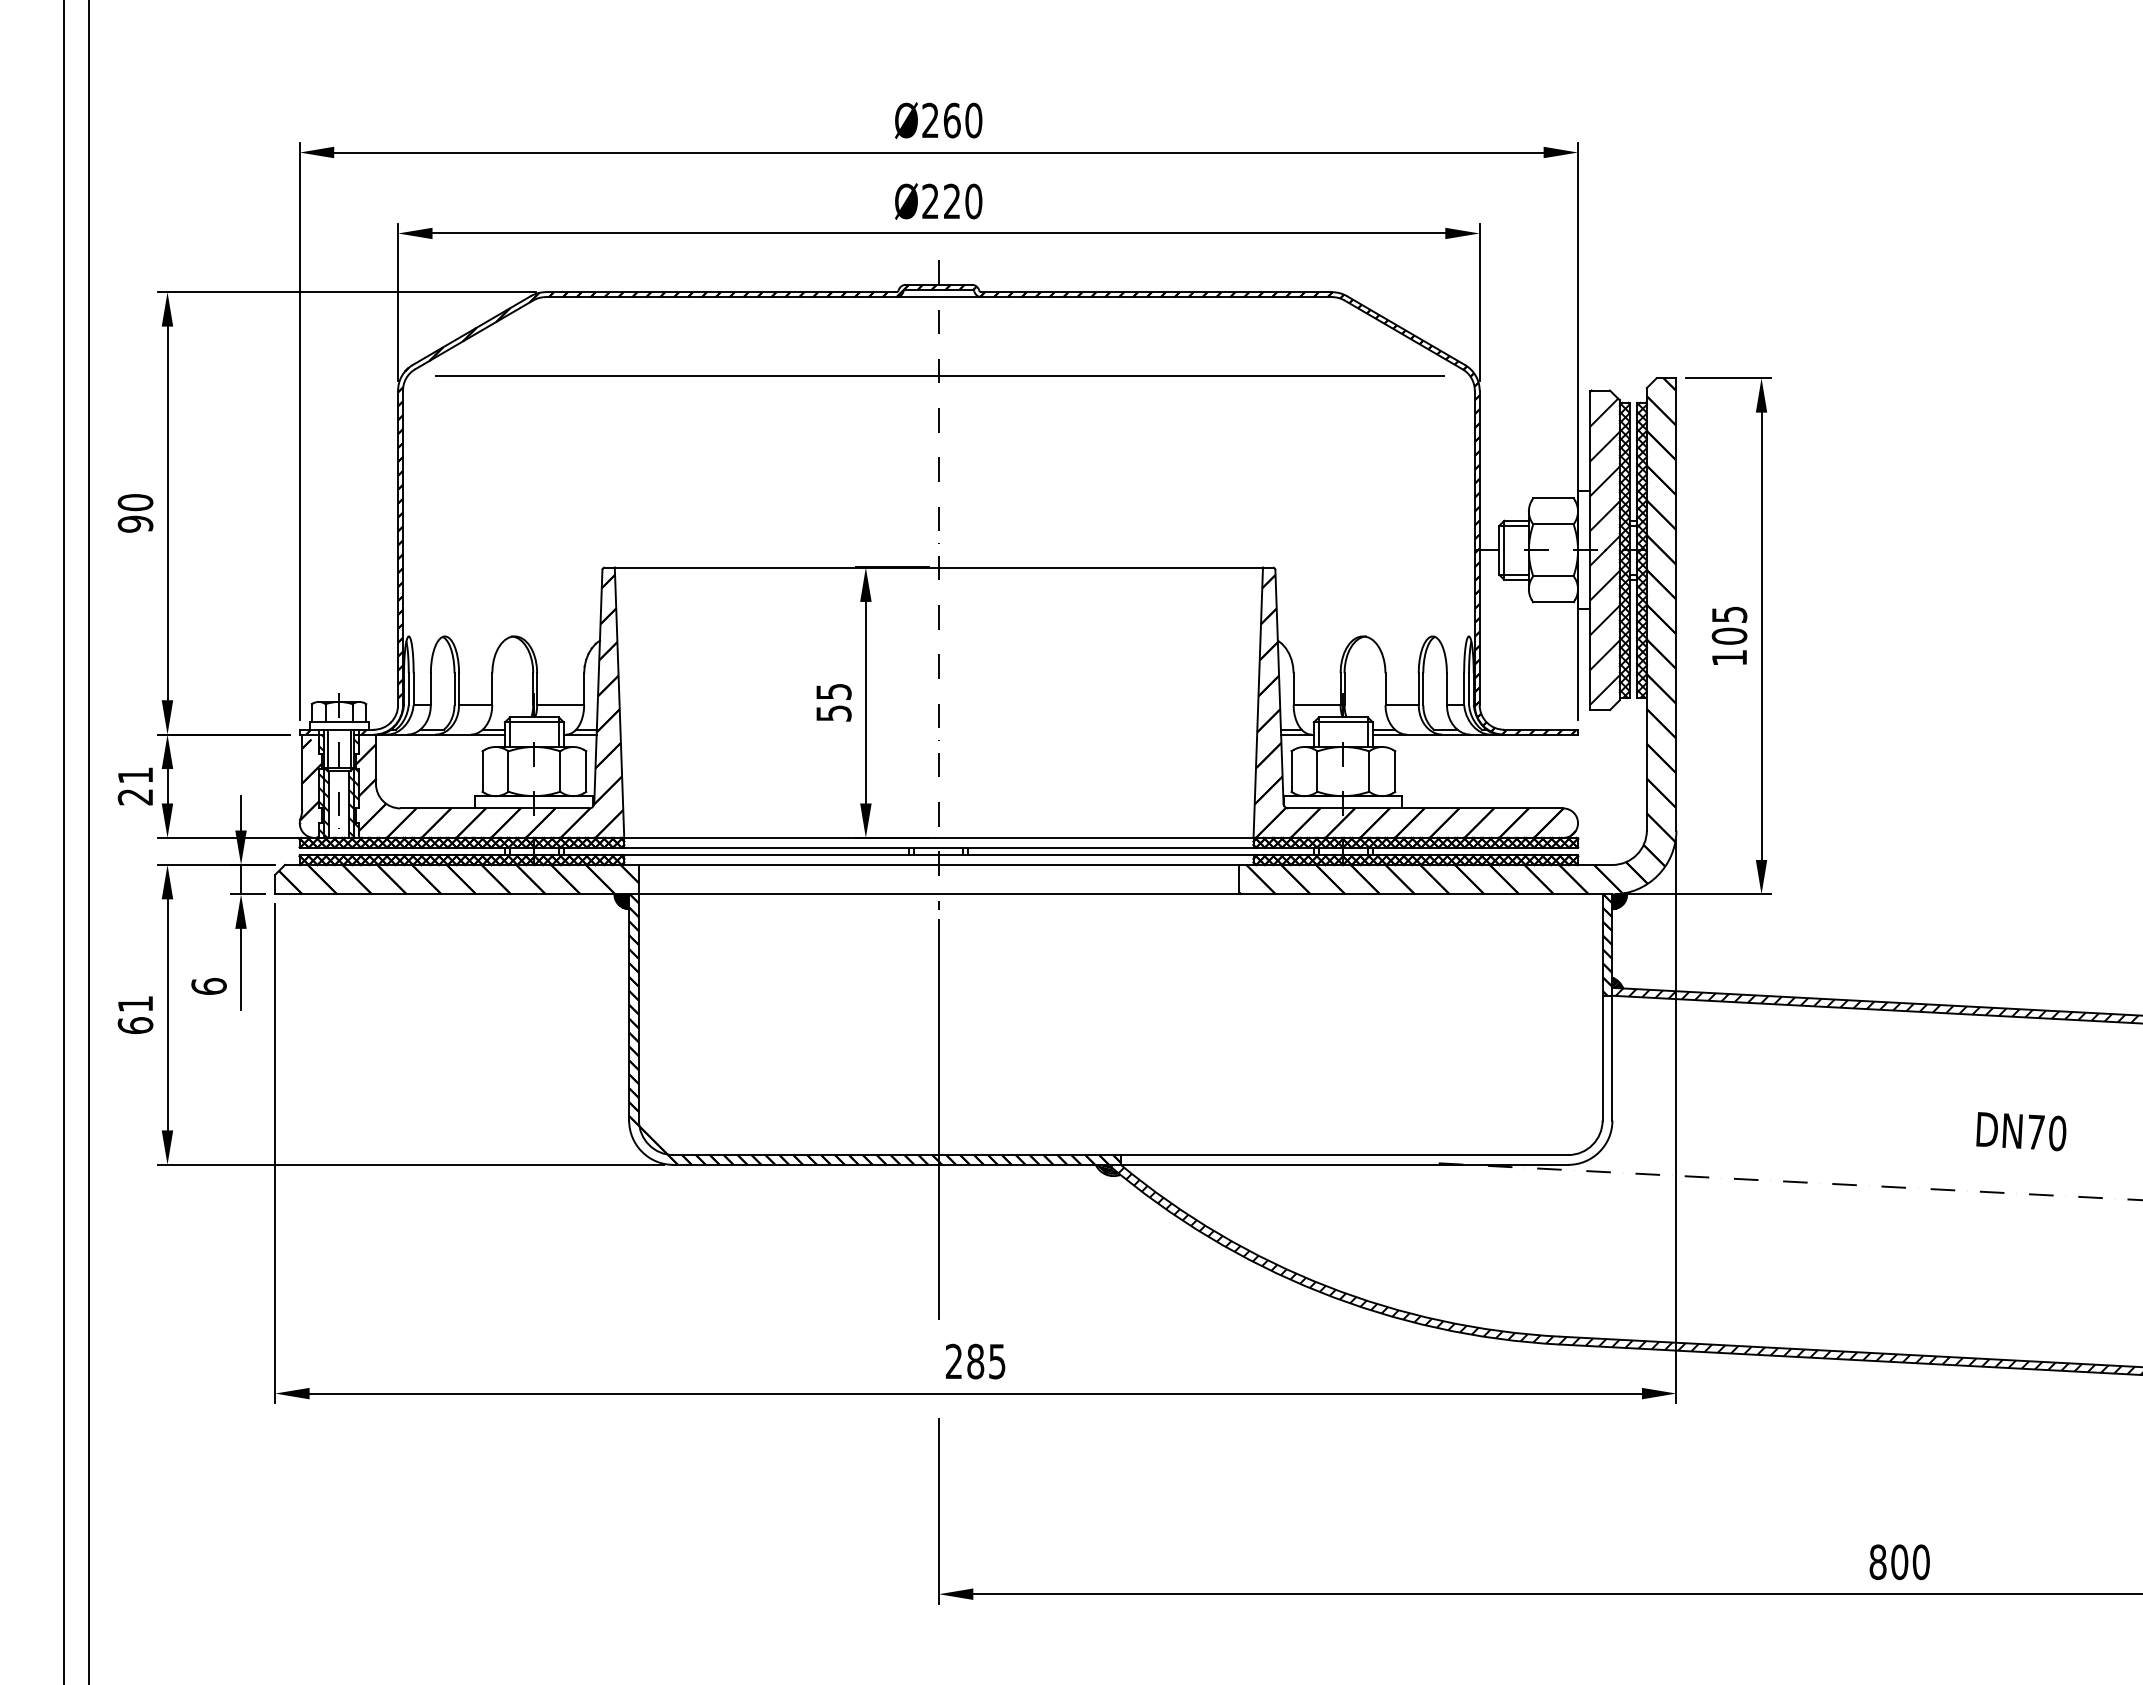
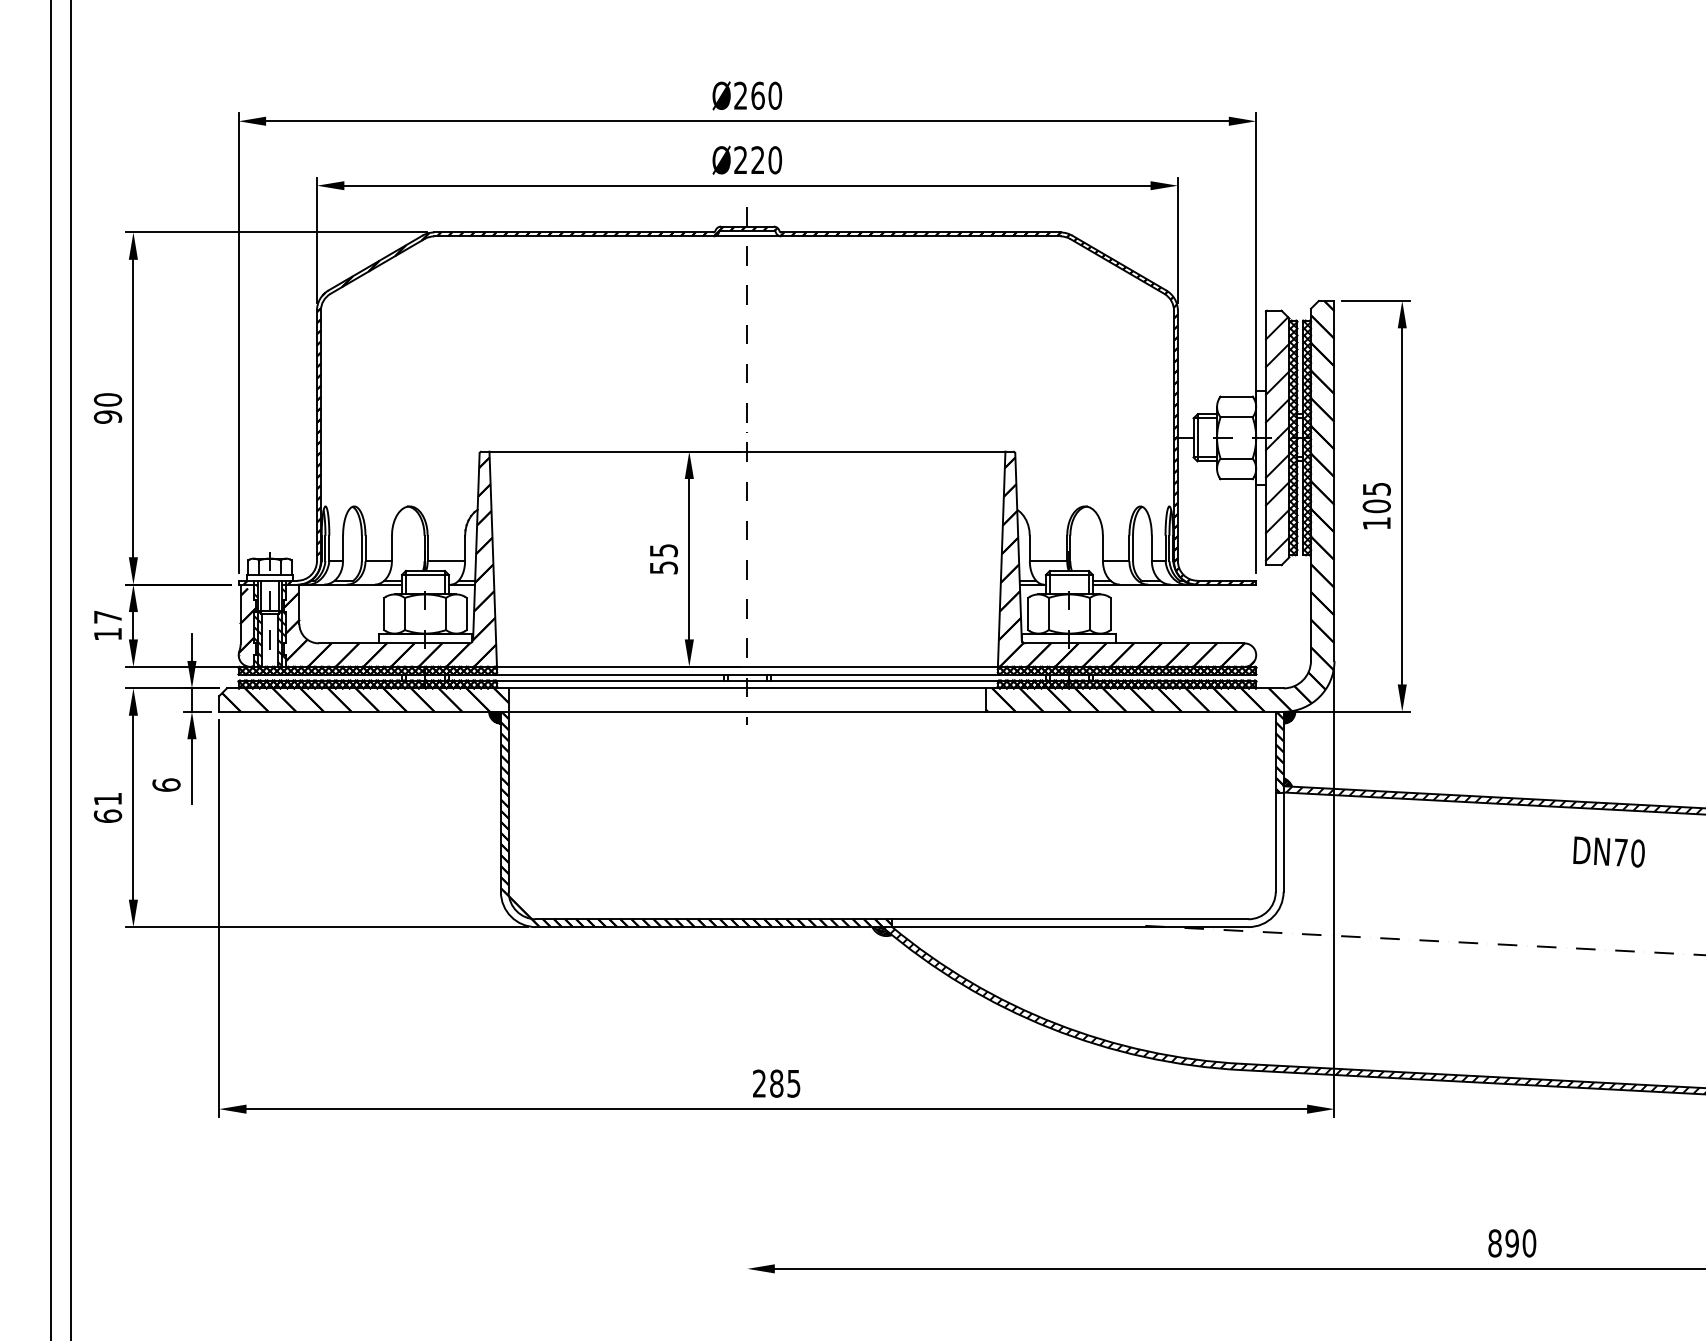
line: (939, 375) -> (747, 298), removed
text: (134, 786) -> (107, 625), 21 -> 17
line: (938, 1119) -> (747, 890), removed
text: (2021, 1131) -> (1609, 851), moved
line: (938, 1511) -> (747, 1203), removed
text: (1899, 1562) -> (1512, 1243), 800 -> 890

